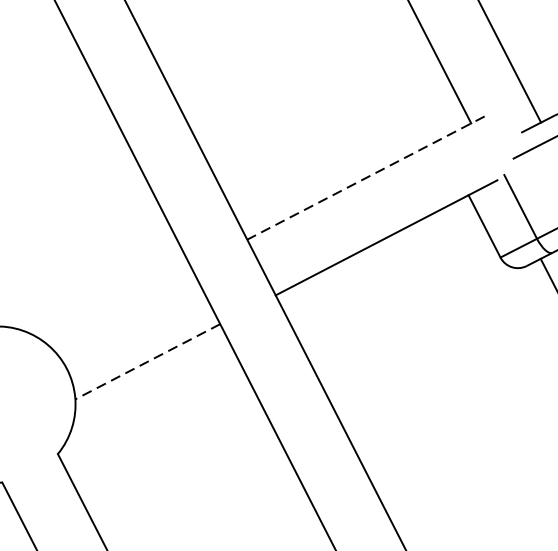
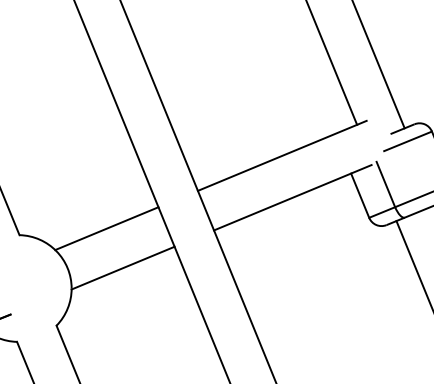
line: (364, 179) -> (281, 156), dashed -> solid
line: (118, 306) -> (106, 228), added
line: (148, 362) -> (123, 268), dashed -> solid

